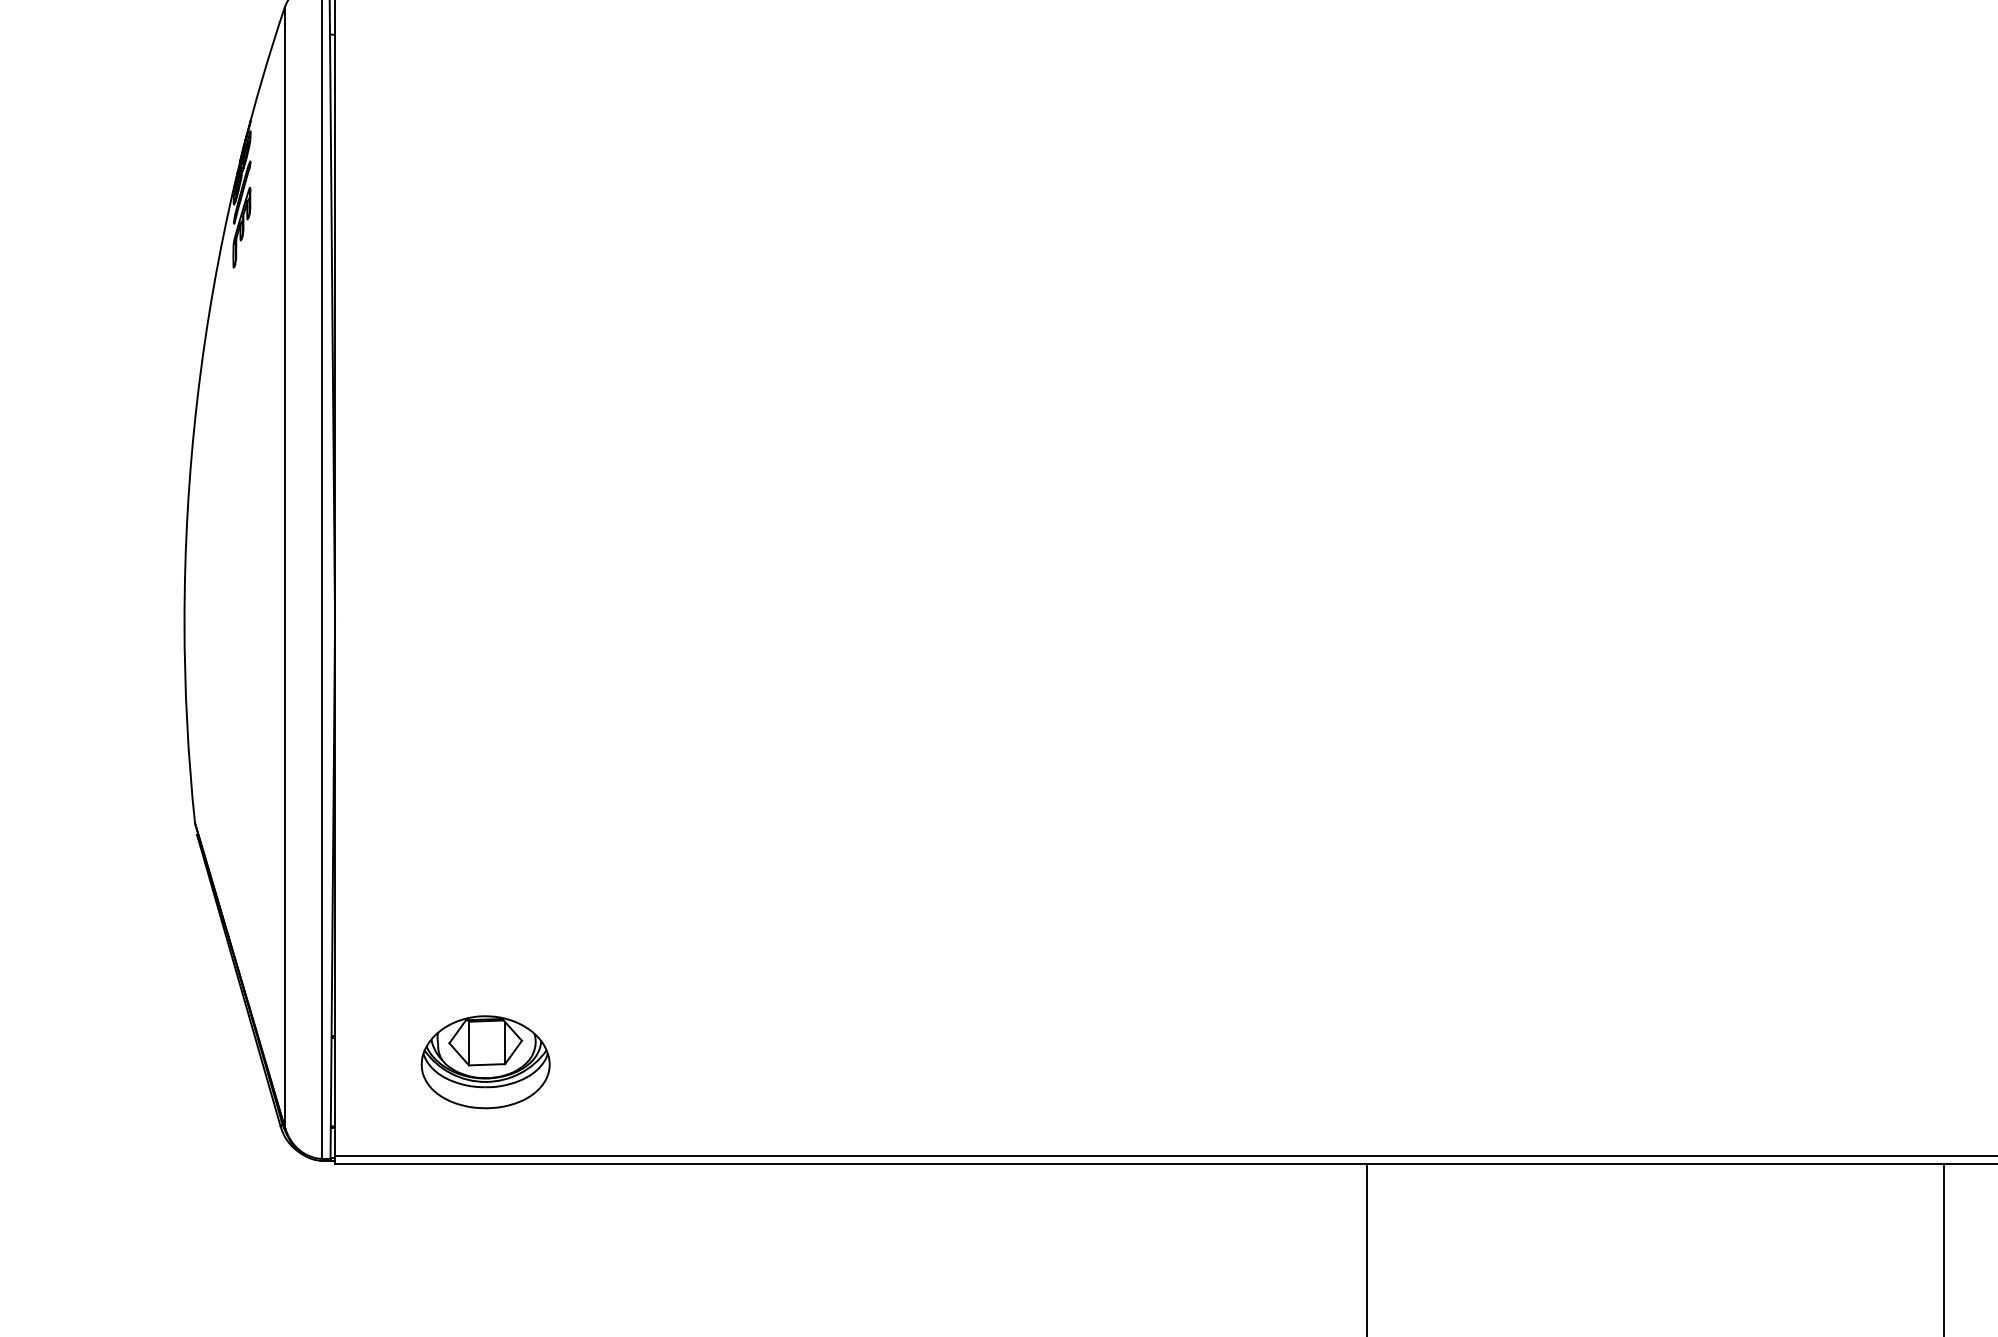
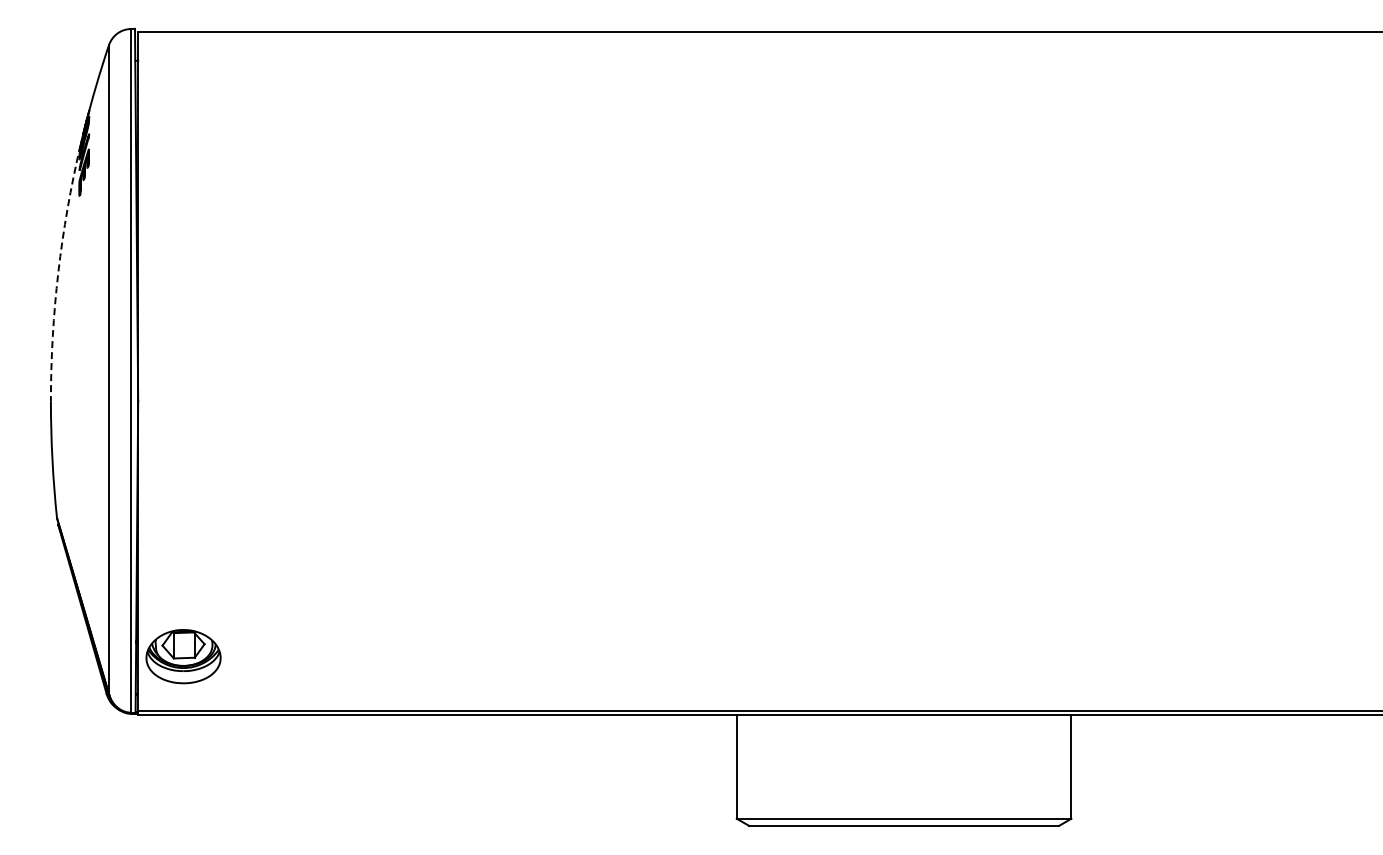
arc: (197, 399) -> (58, 272), solid -> dashed
part: (485, 1062) -> (183, 656), moved

